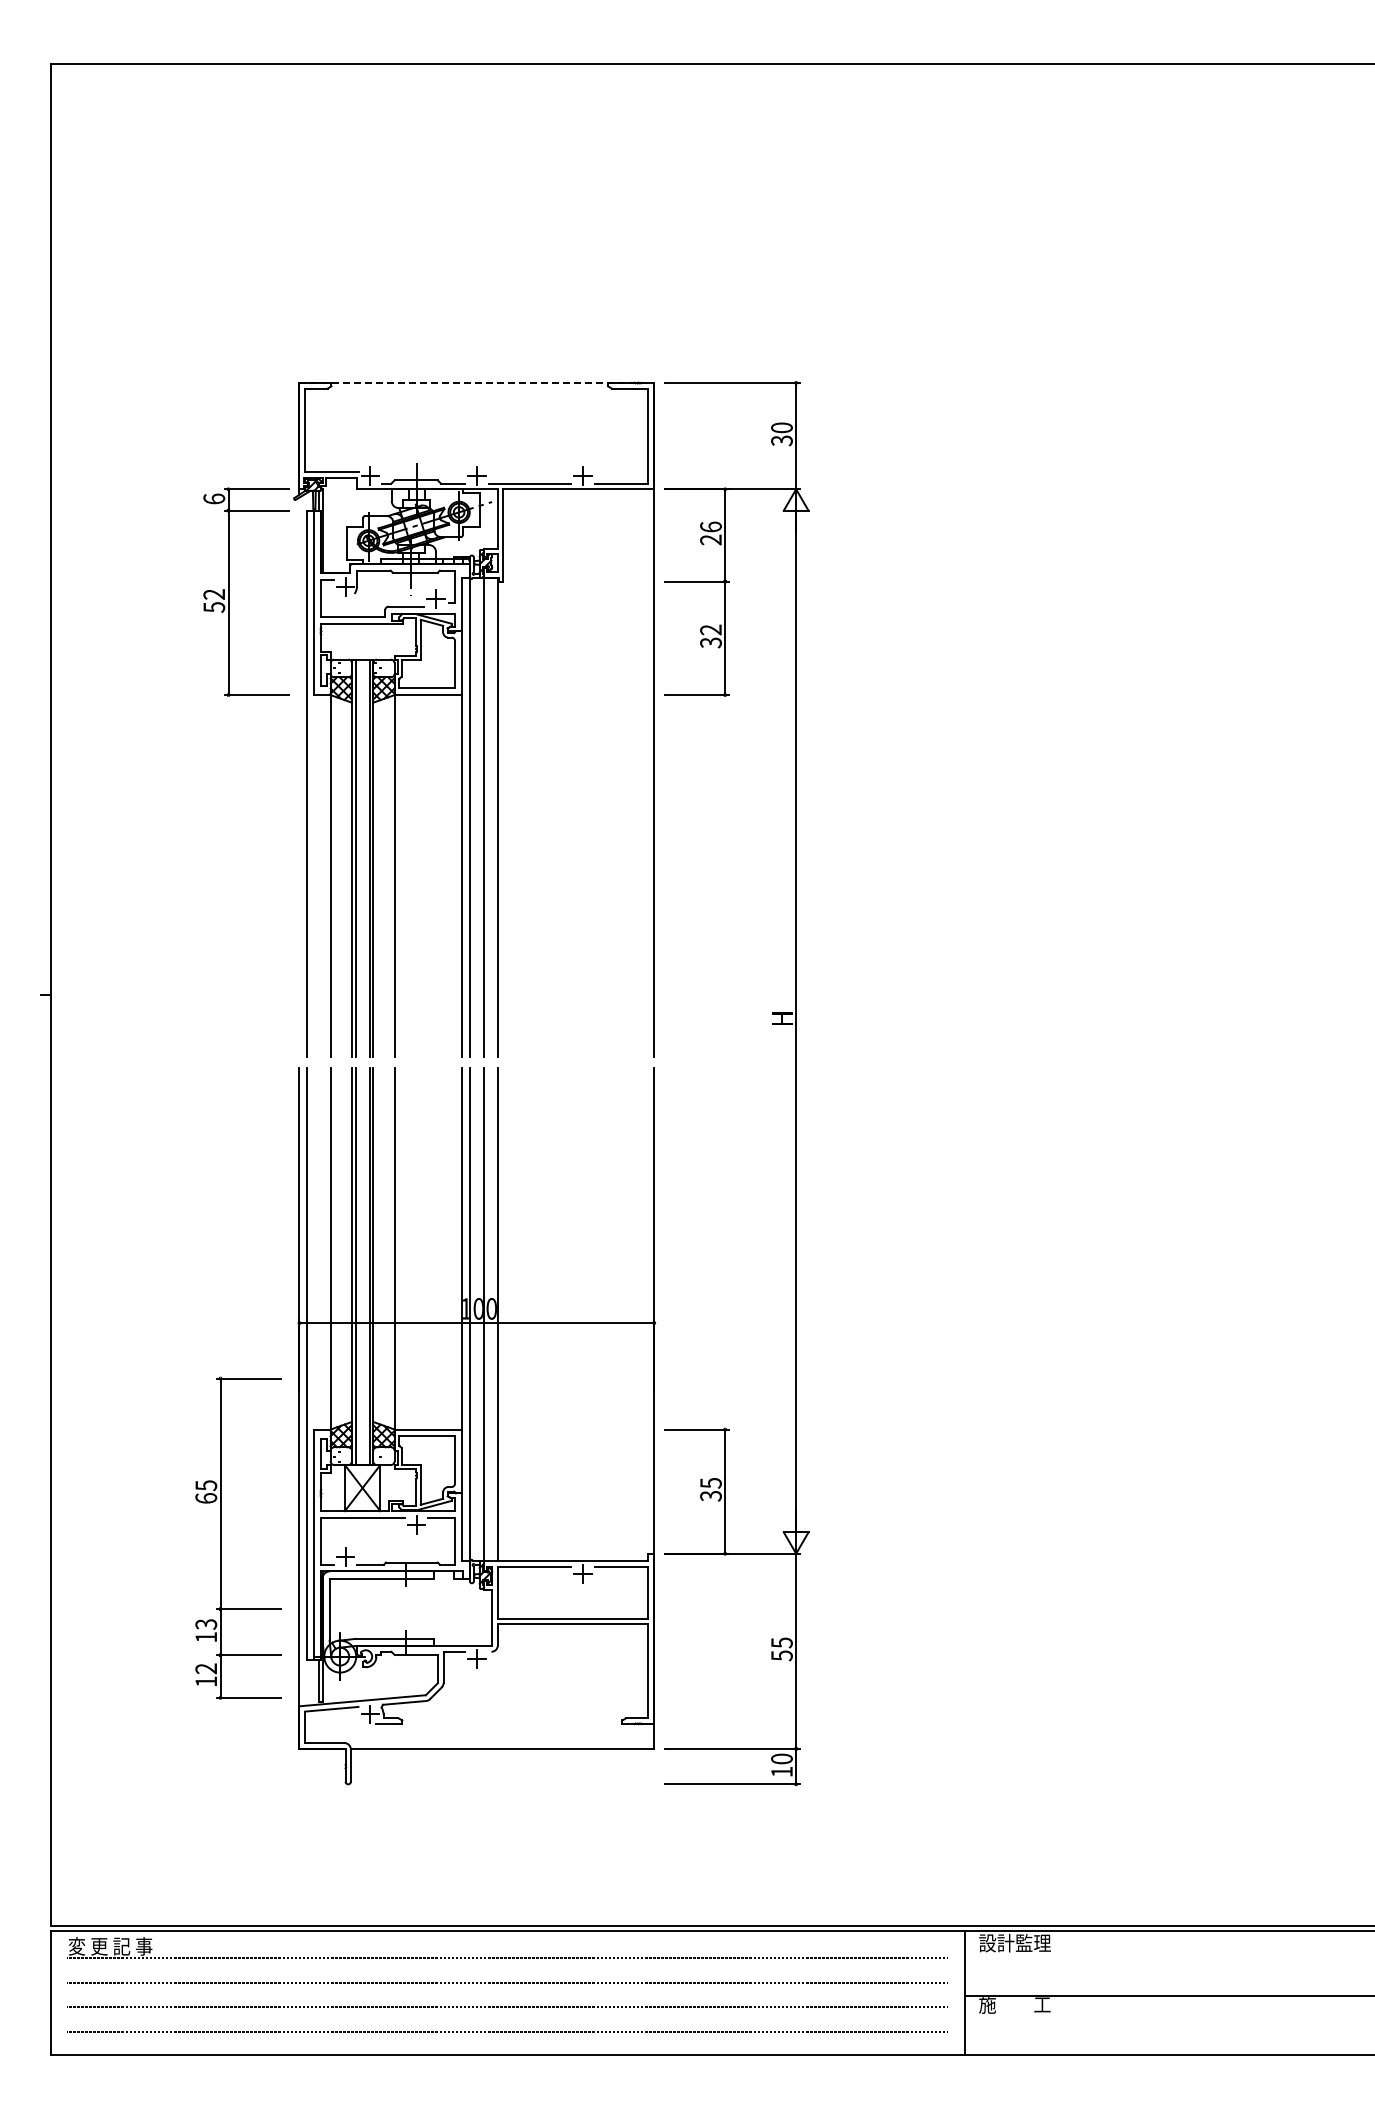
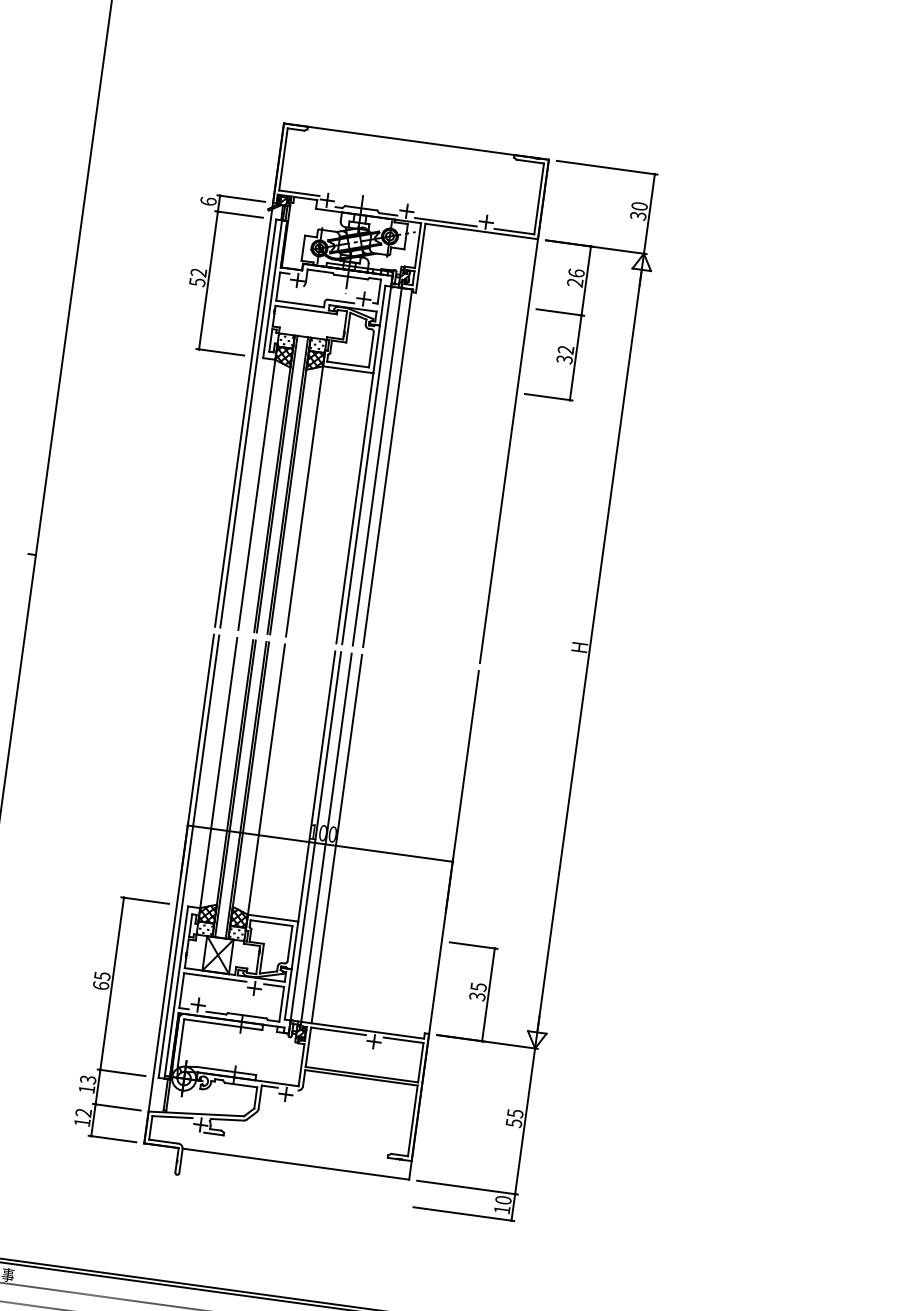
line: (477, 382) -> (416, 141), dashed -> solid
line: (299, 777) -> (243, 418), added
part: (221, 1537) -> (108, 1016), moved

